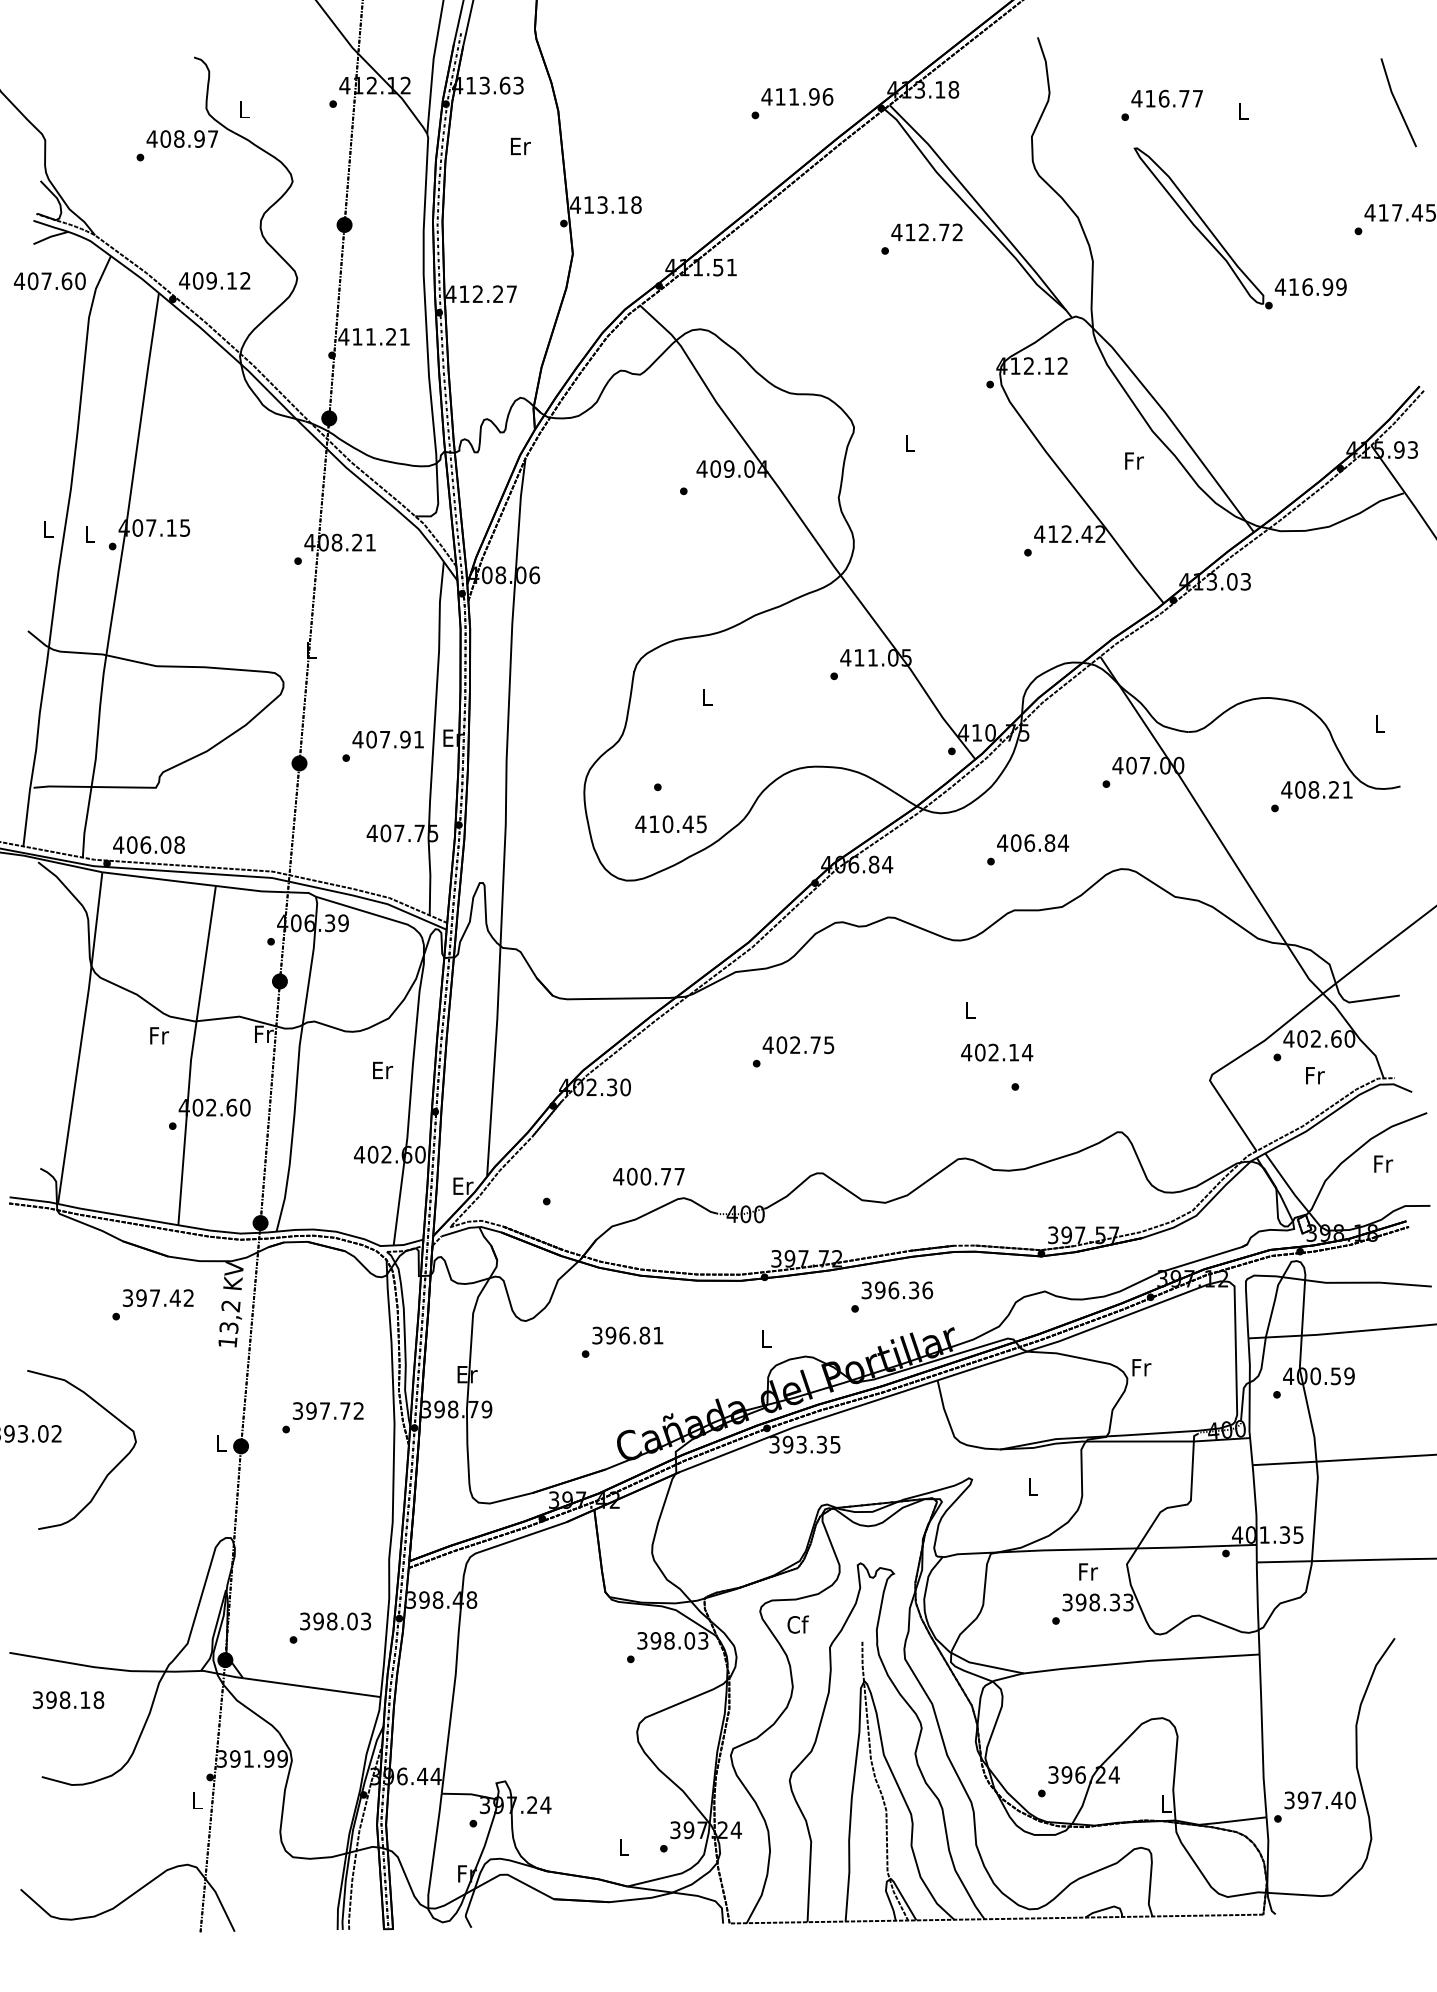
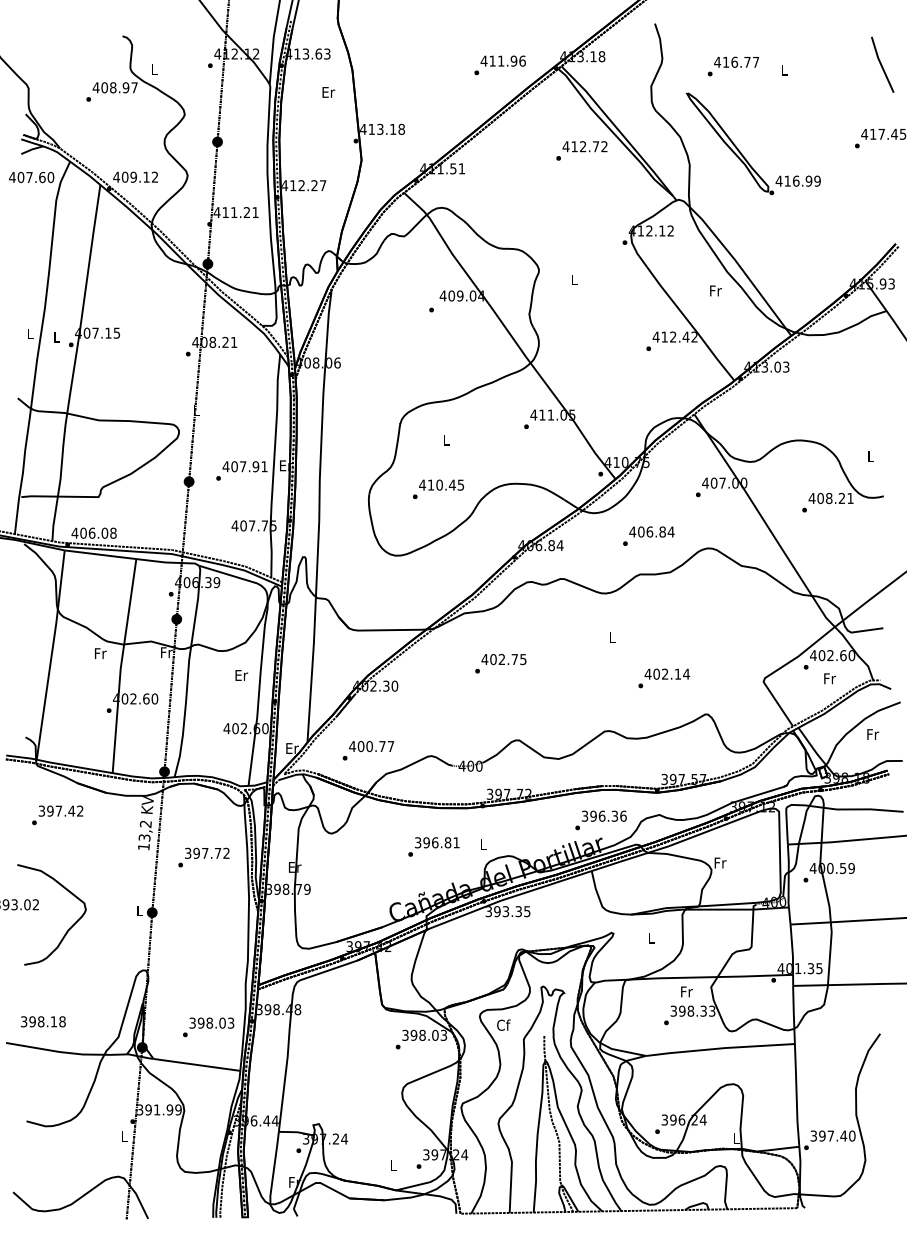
part: (1222, 243) -> (742, 153), moved
text: (670, 823) -> (441, 484), moved
text: (997, 1051) -> (667, 673), moved
text: (648, 1176) -> (371, 746), moved
text: (891, 1297) -> (600, 820), moved
text: (152, 1305) -> (57, 815), moved
text: (621, 1341) -> (433, 846), moved
text: (322, 1417) -> (203, 857), moved
text: (68, 1699) -> (43, 1021), moved

